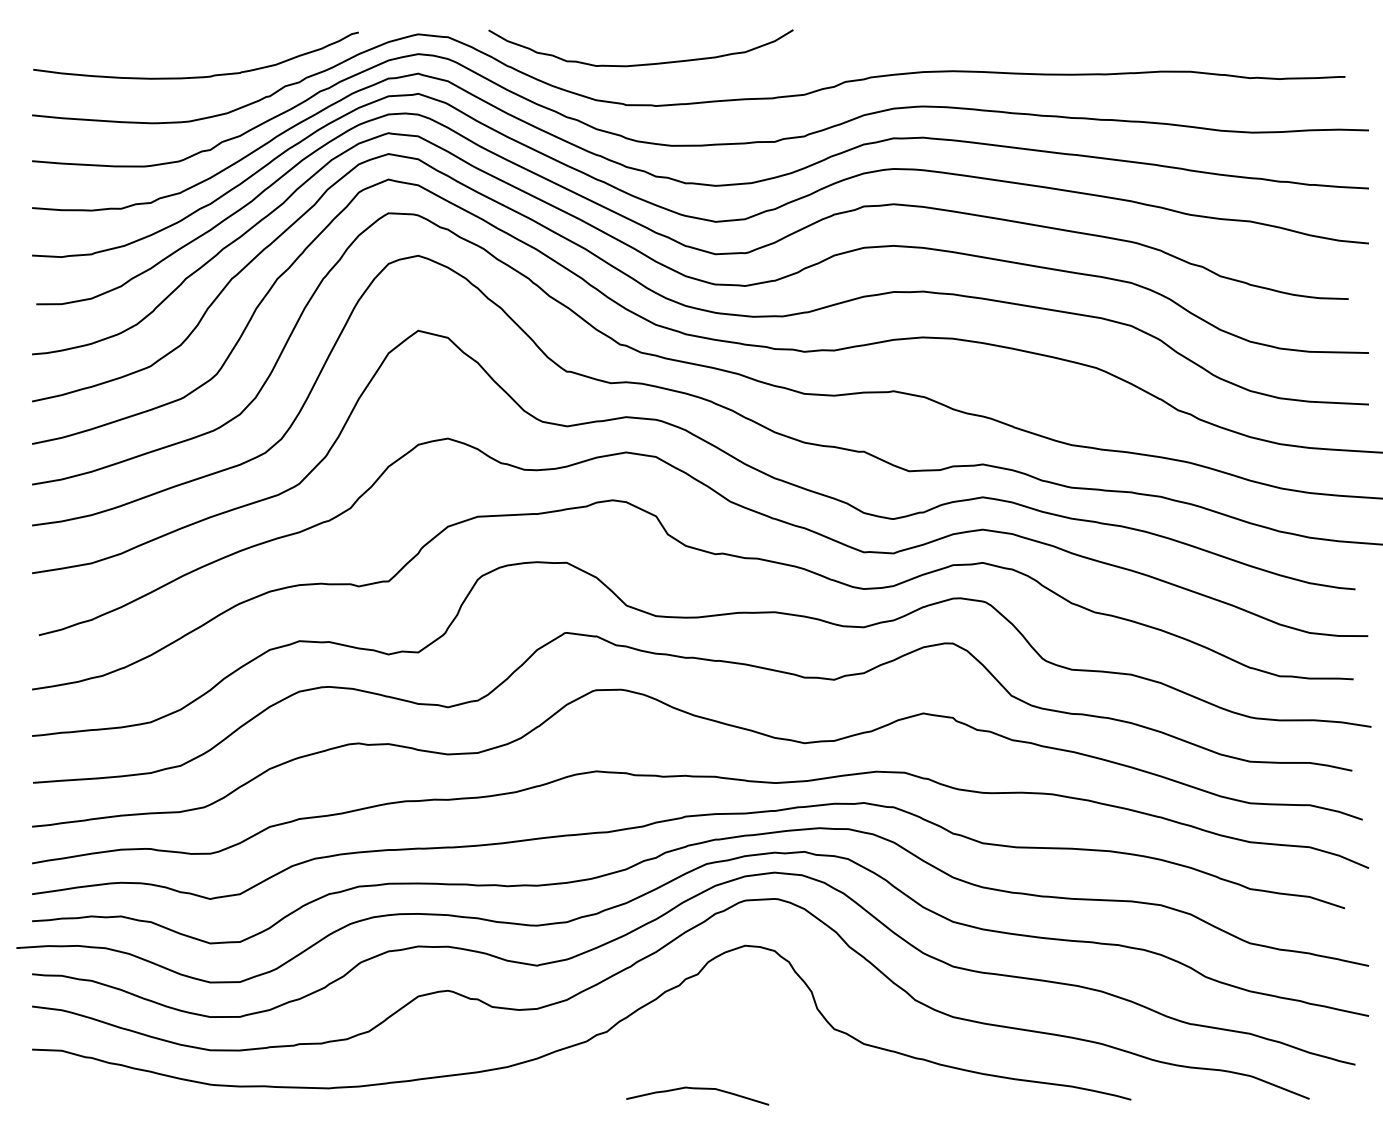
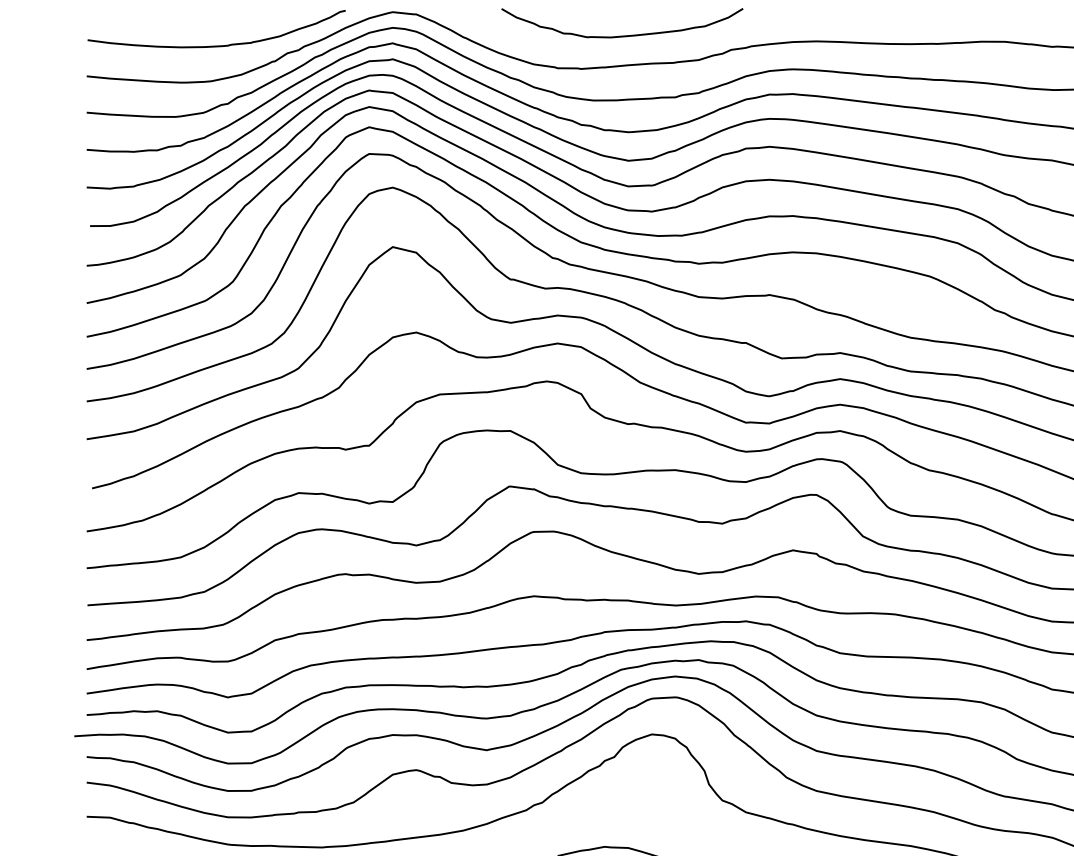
curve: (644, 63) -> (625, 35), moved

